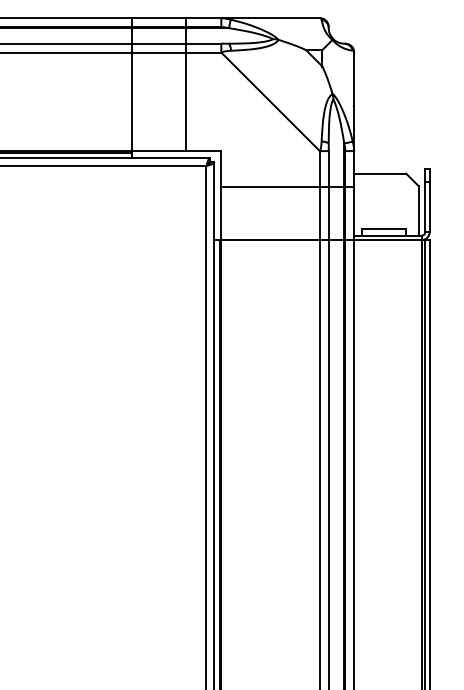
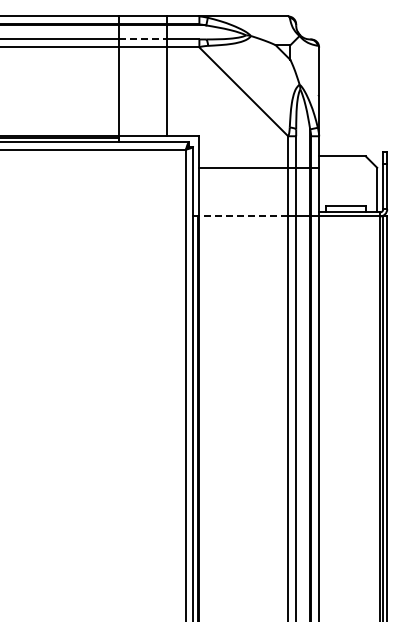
line: (159, 43) -> (143, 39), solid -> dashed
line: (270, 240) -> (243, 216), solid -> dashed

